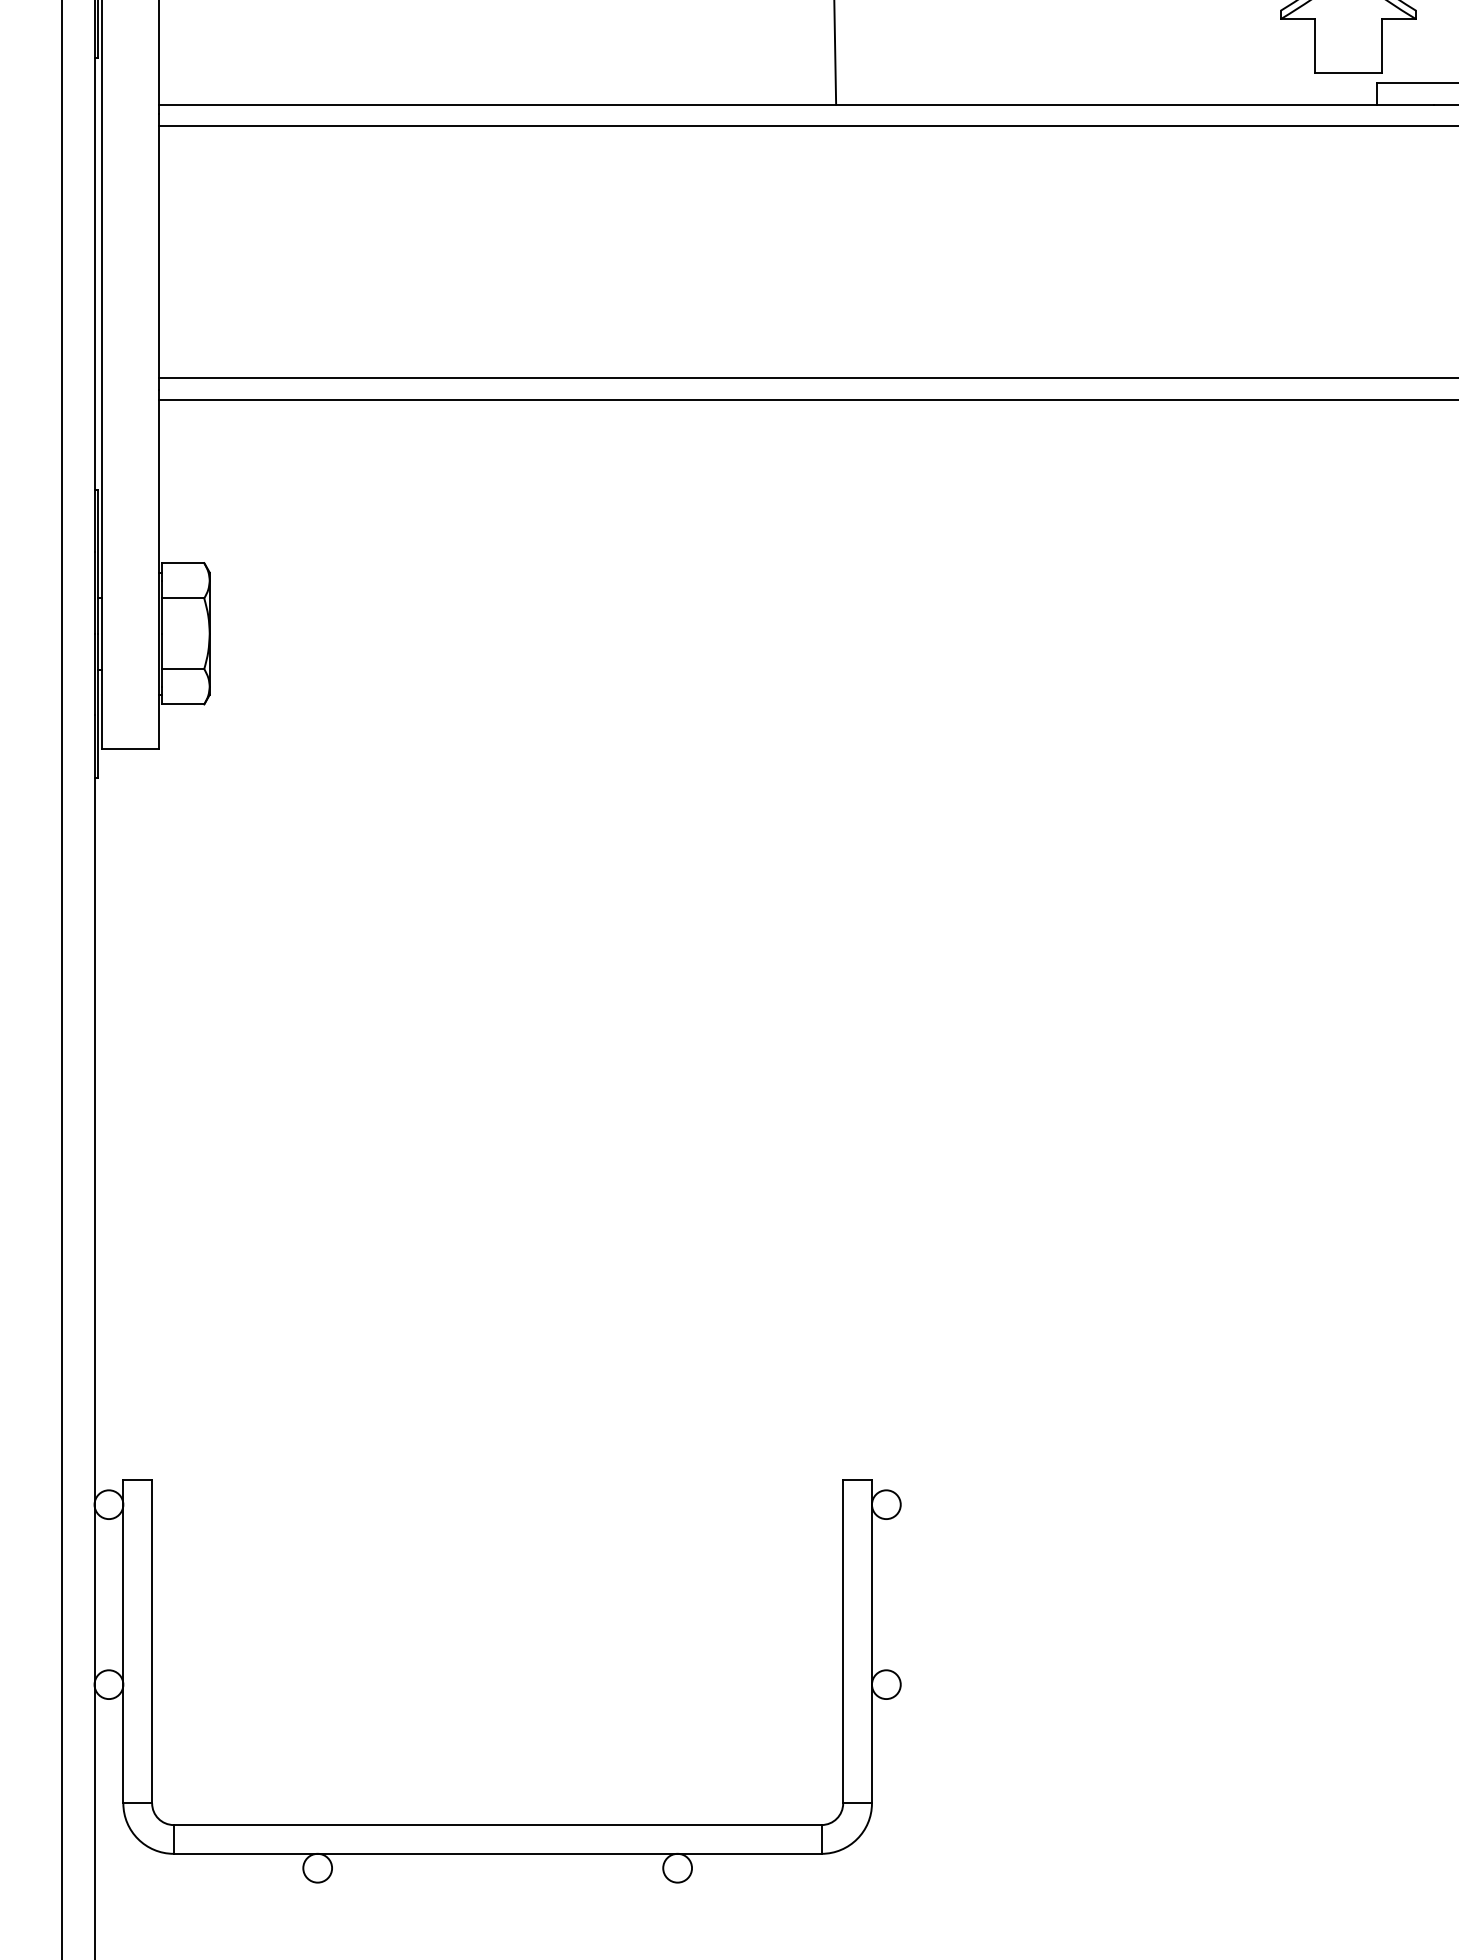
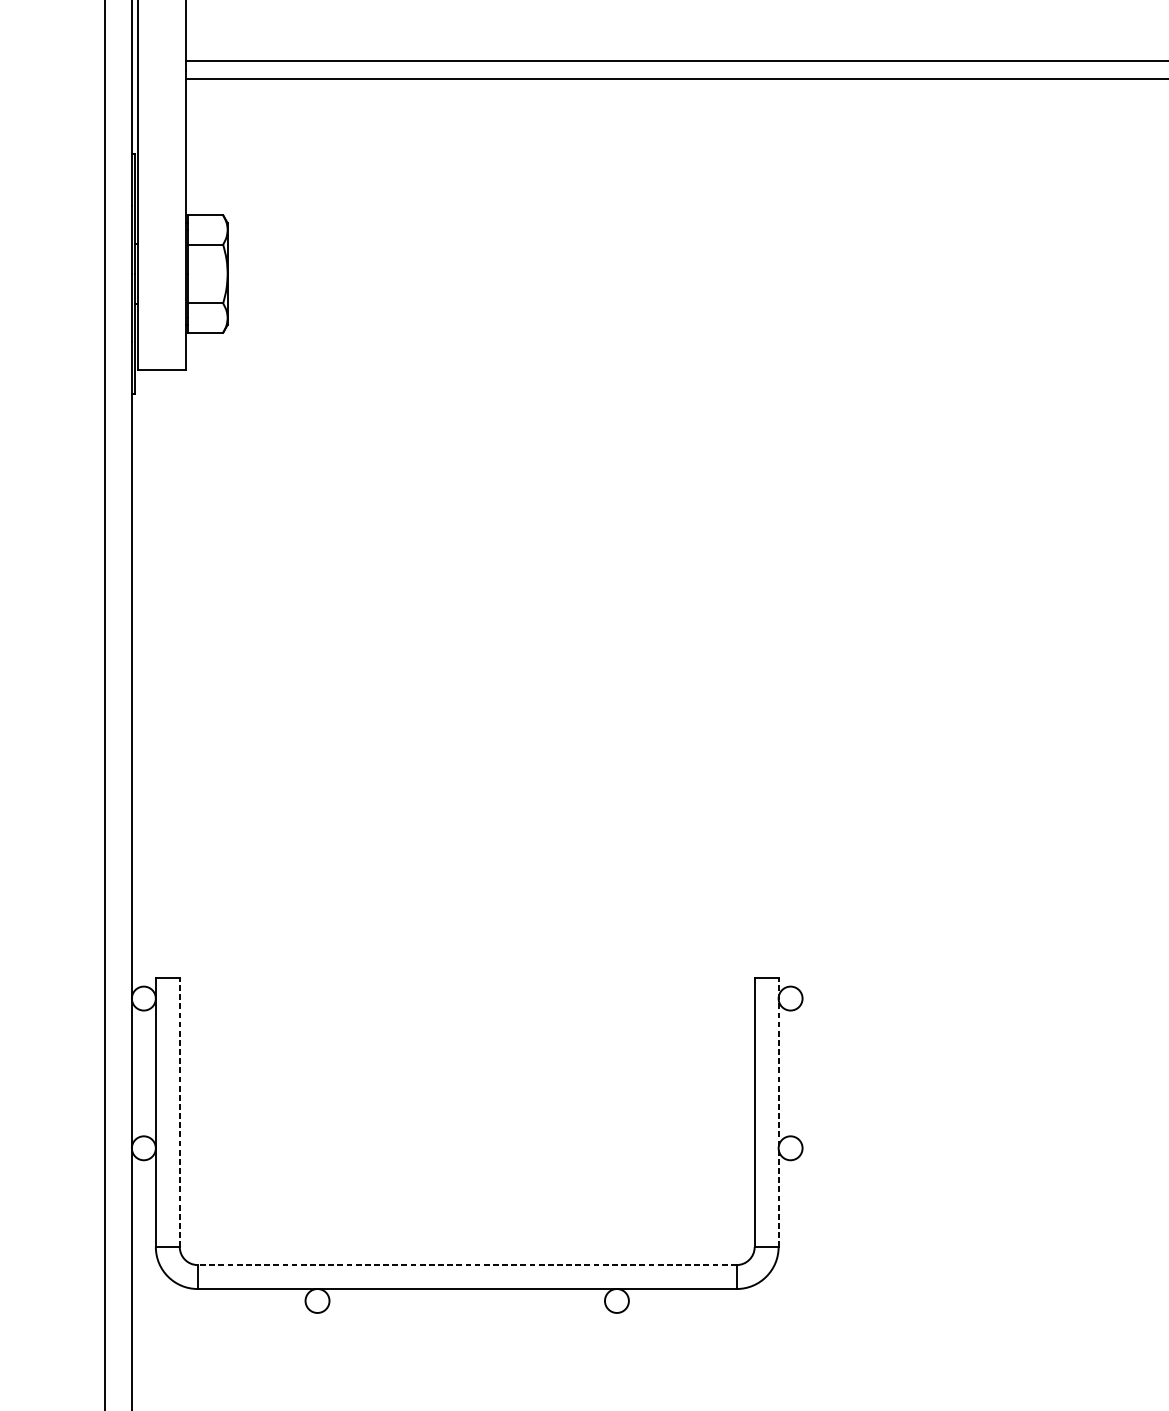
line: (152, 1641) -> (180, 1112), solid -> dashed
line: (871, 1641) -> (778, 1112), solid -> dashed
line: (497, 1825) -> (467, 1265), solid -> dashed

